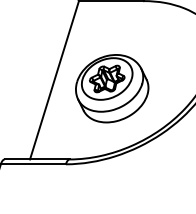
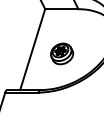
part: (110, 87) -> (61, 53), size x0.6

